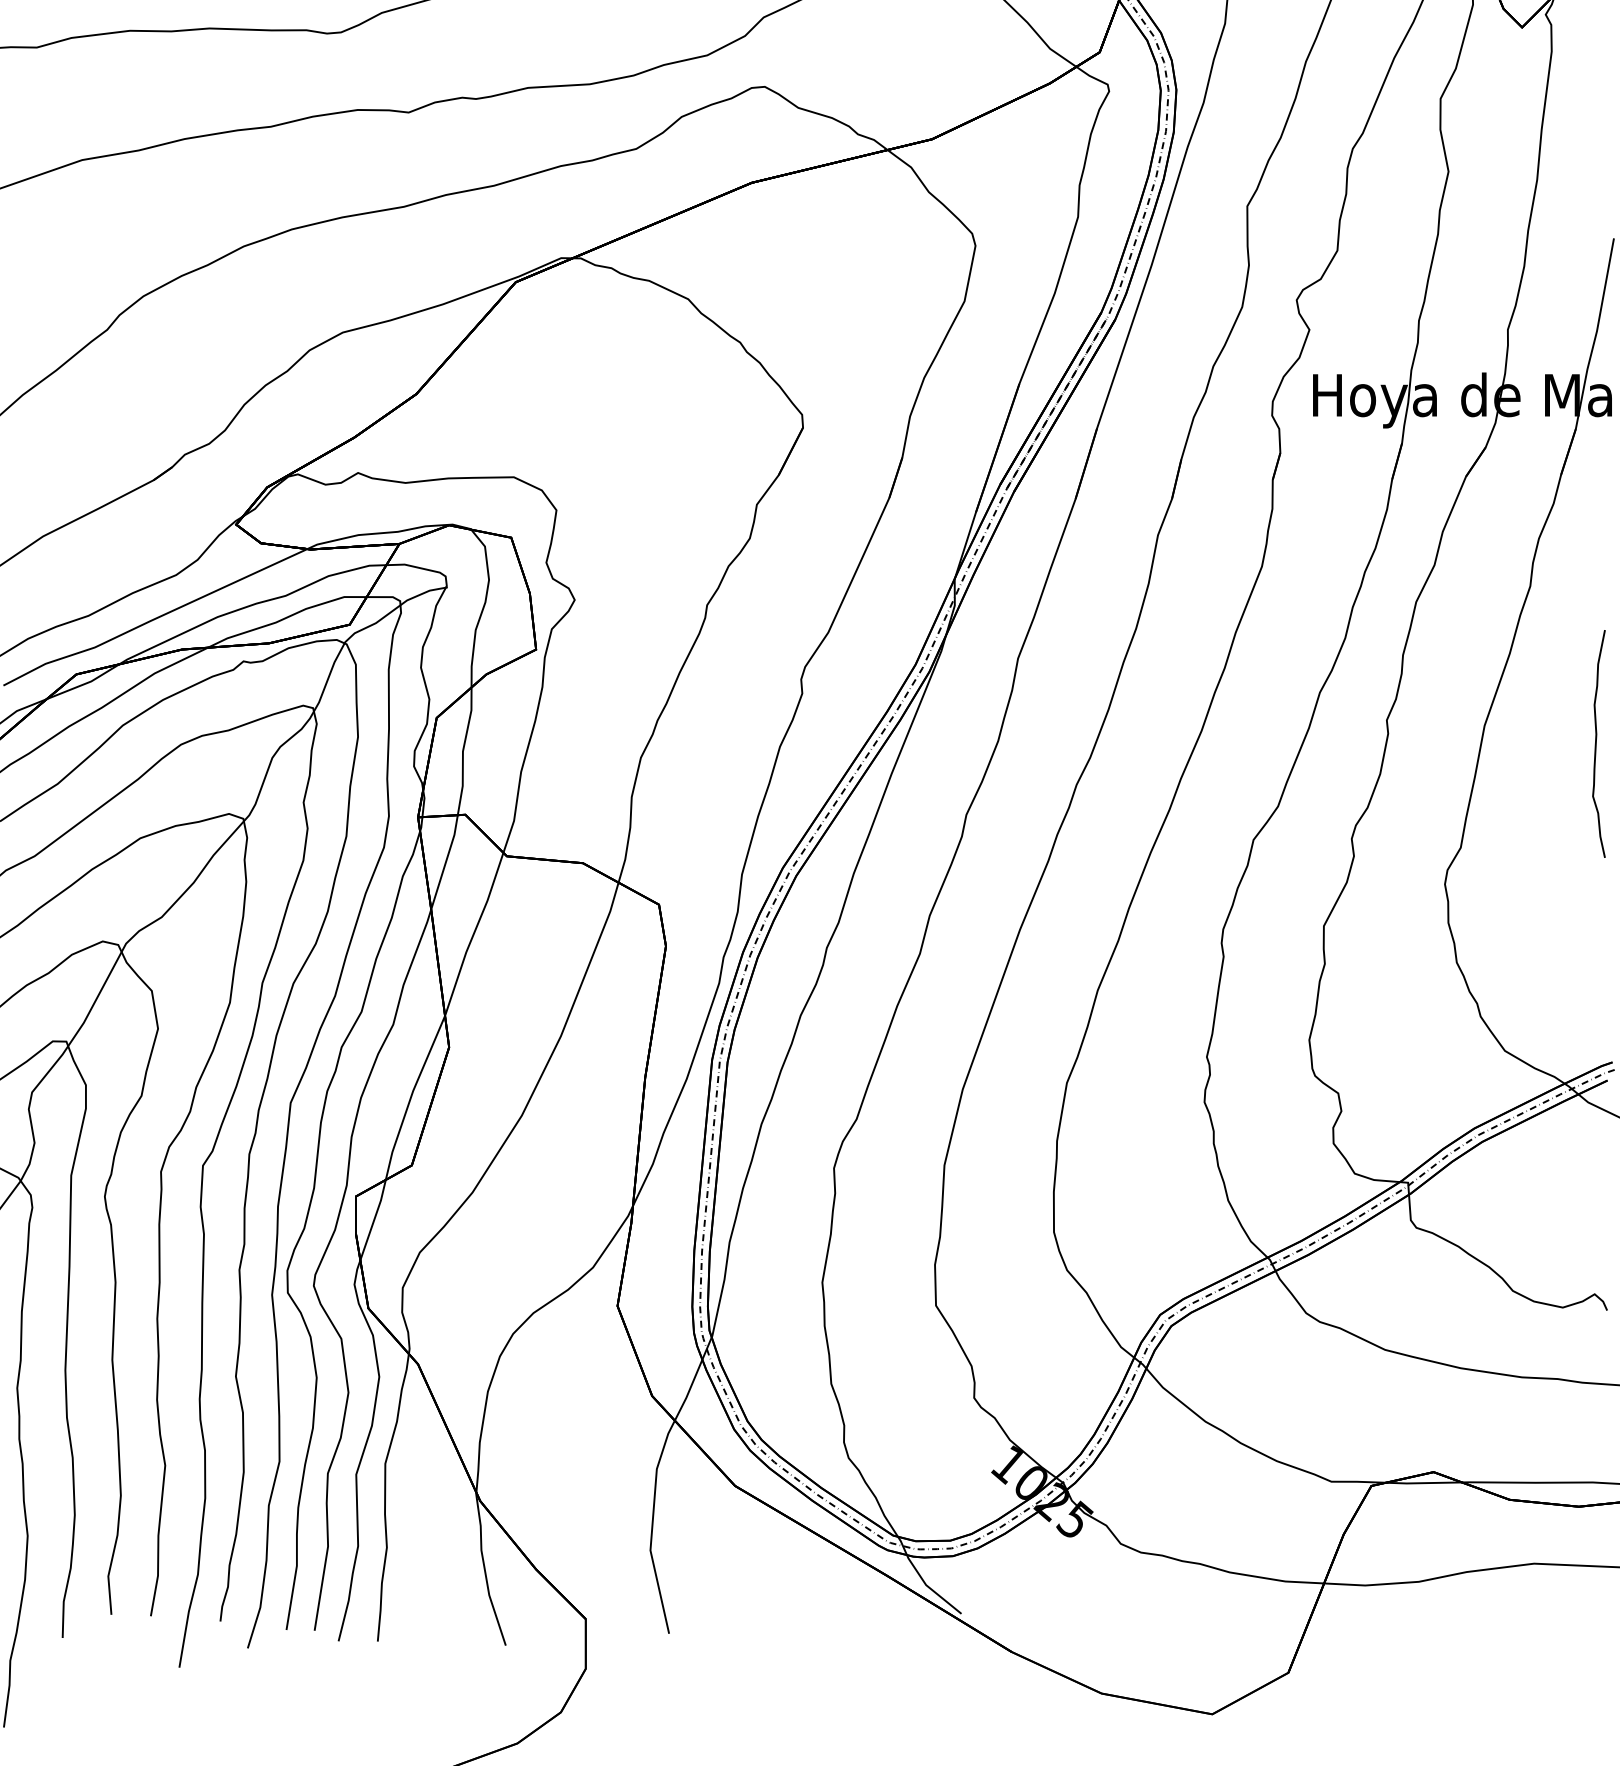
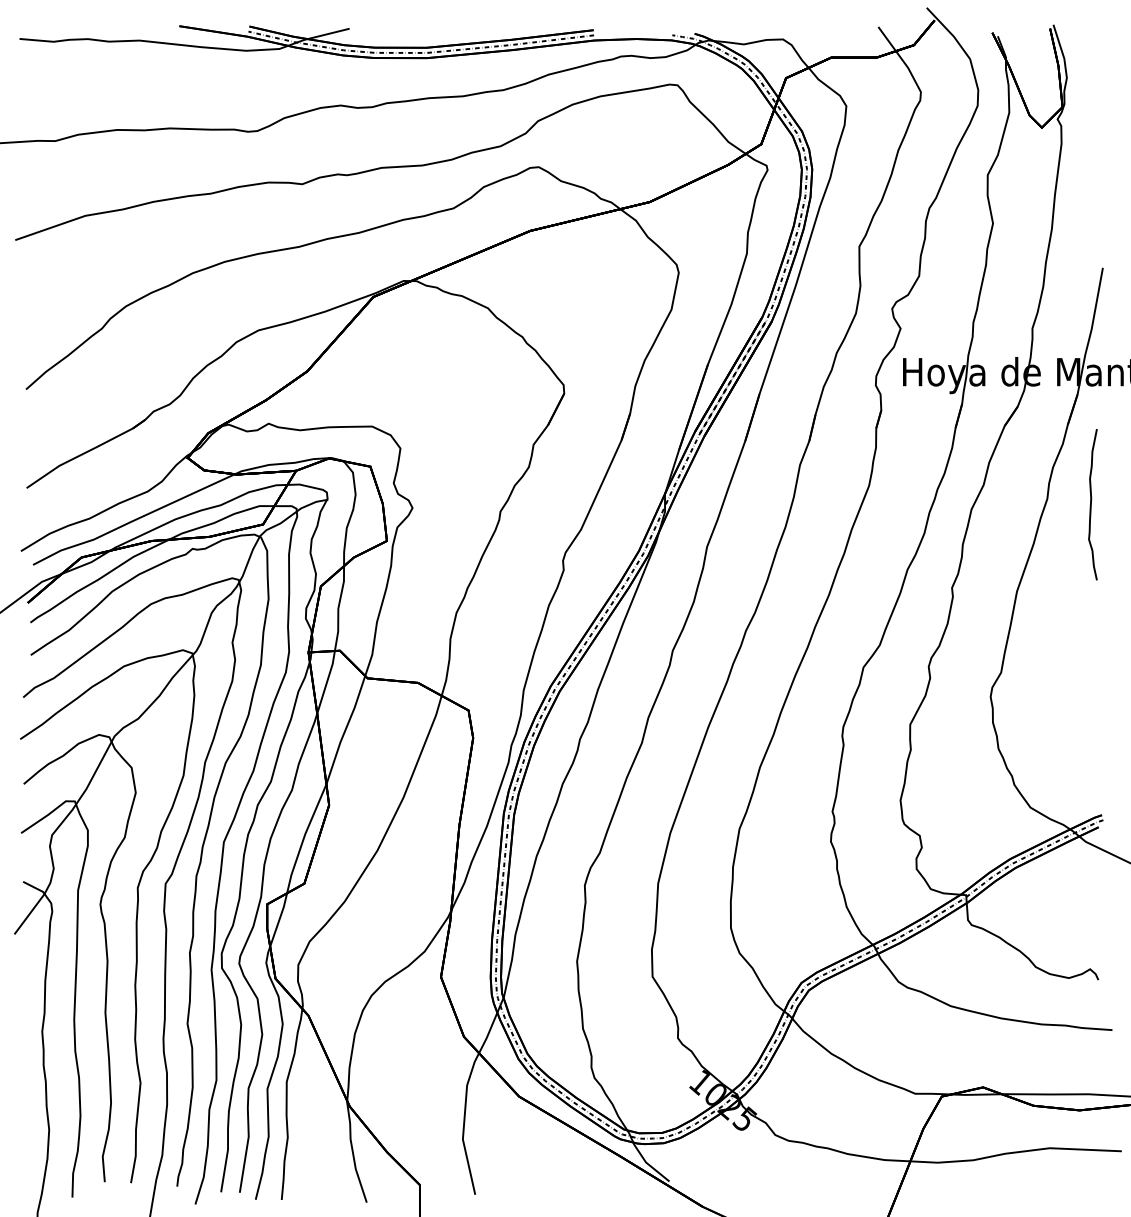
curve: (1596, 743) -> (1091, 504), moved

